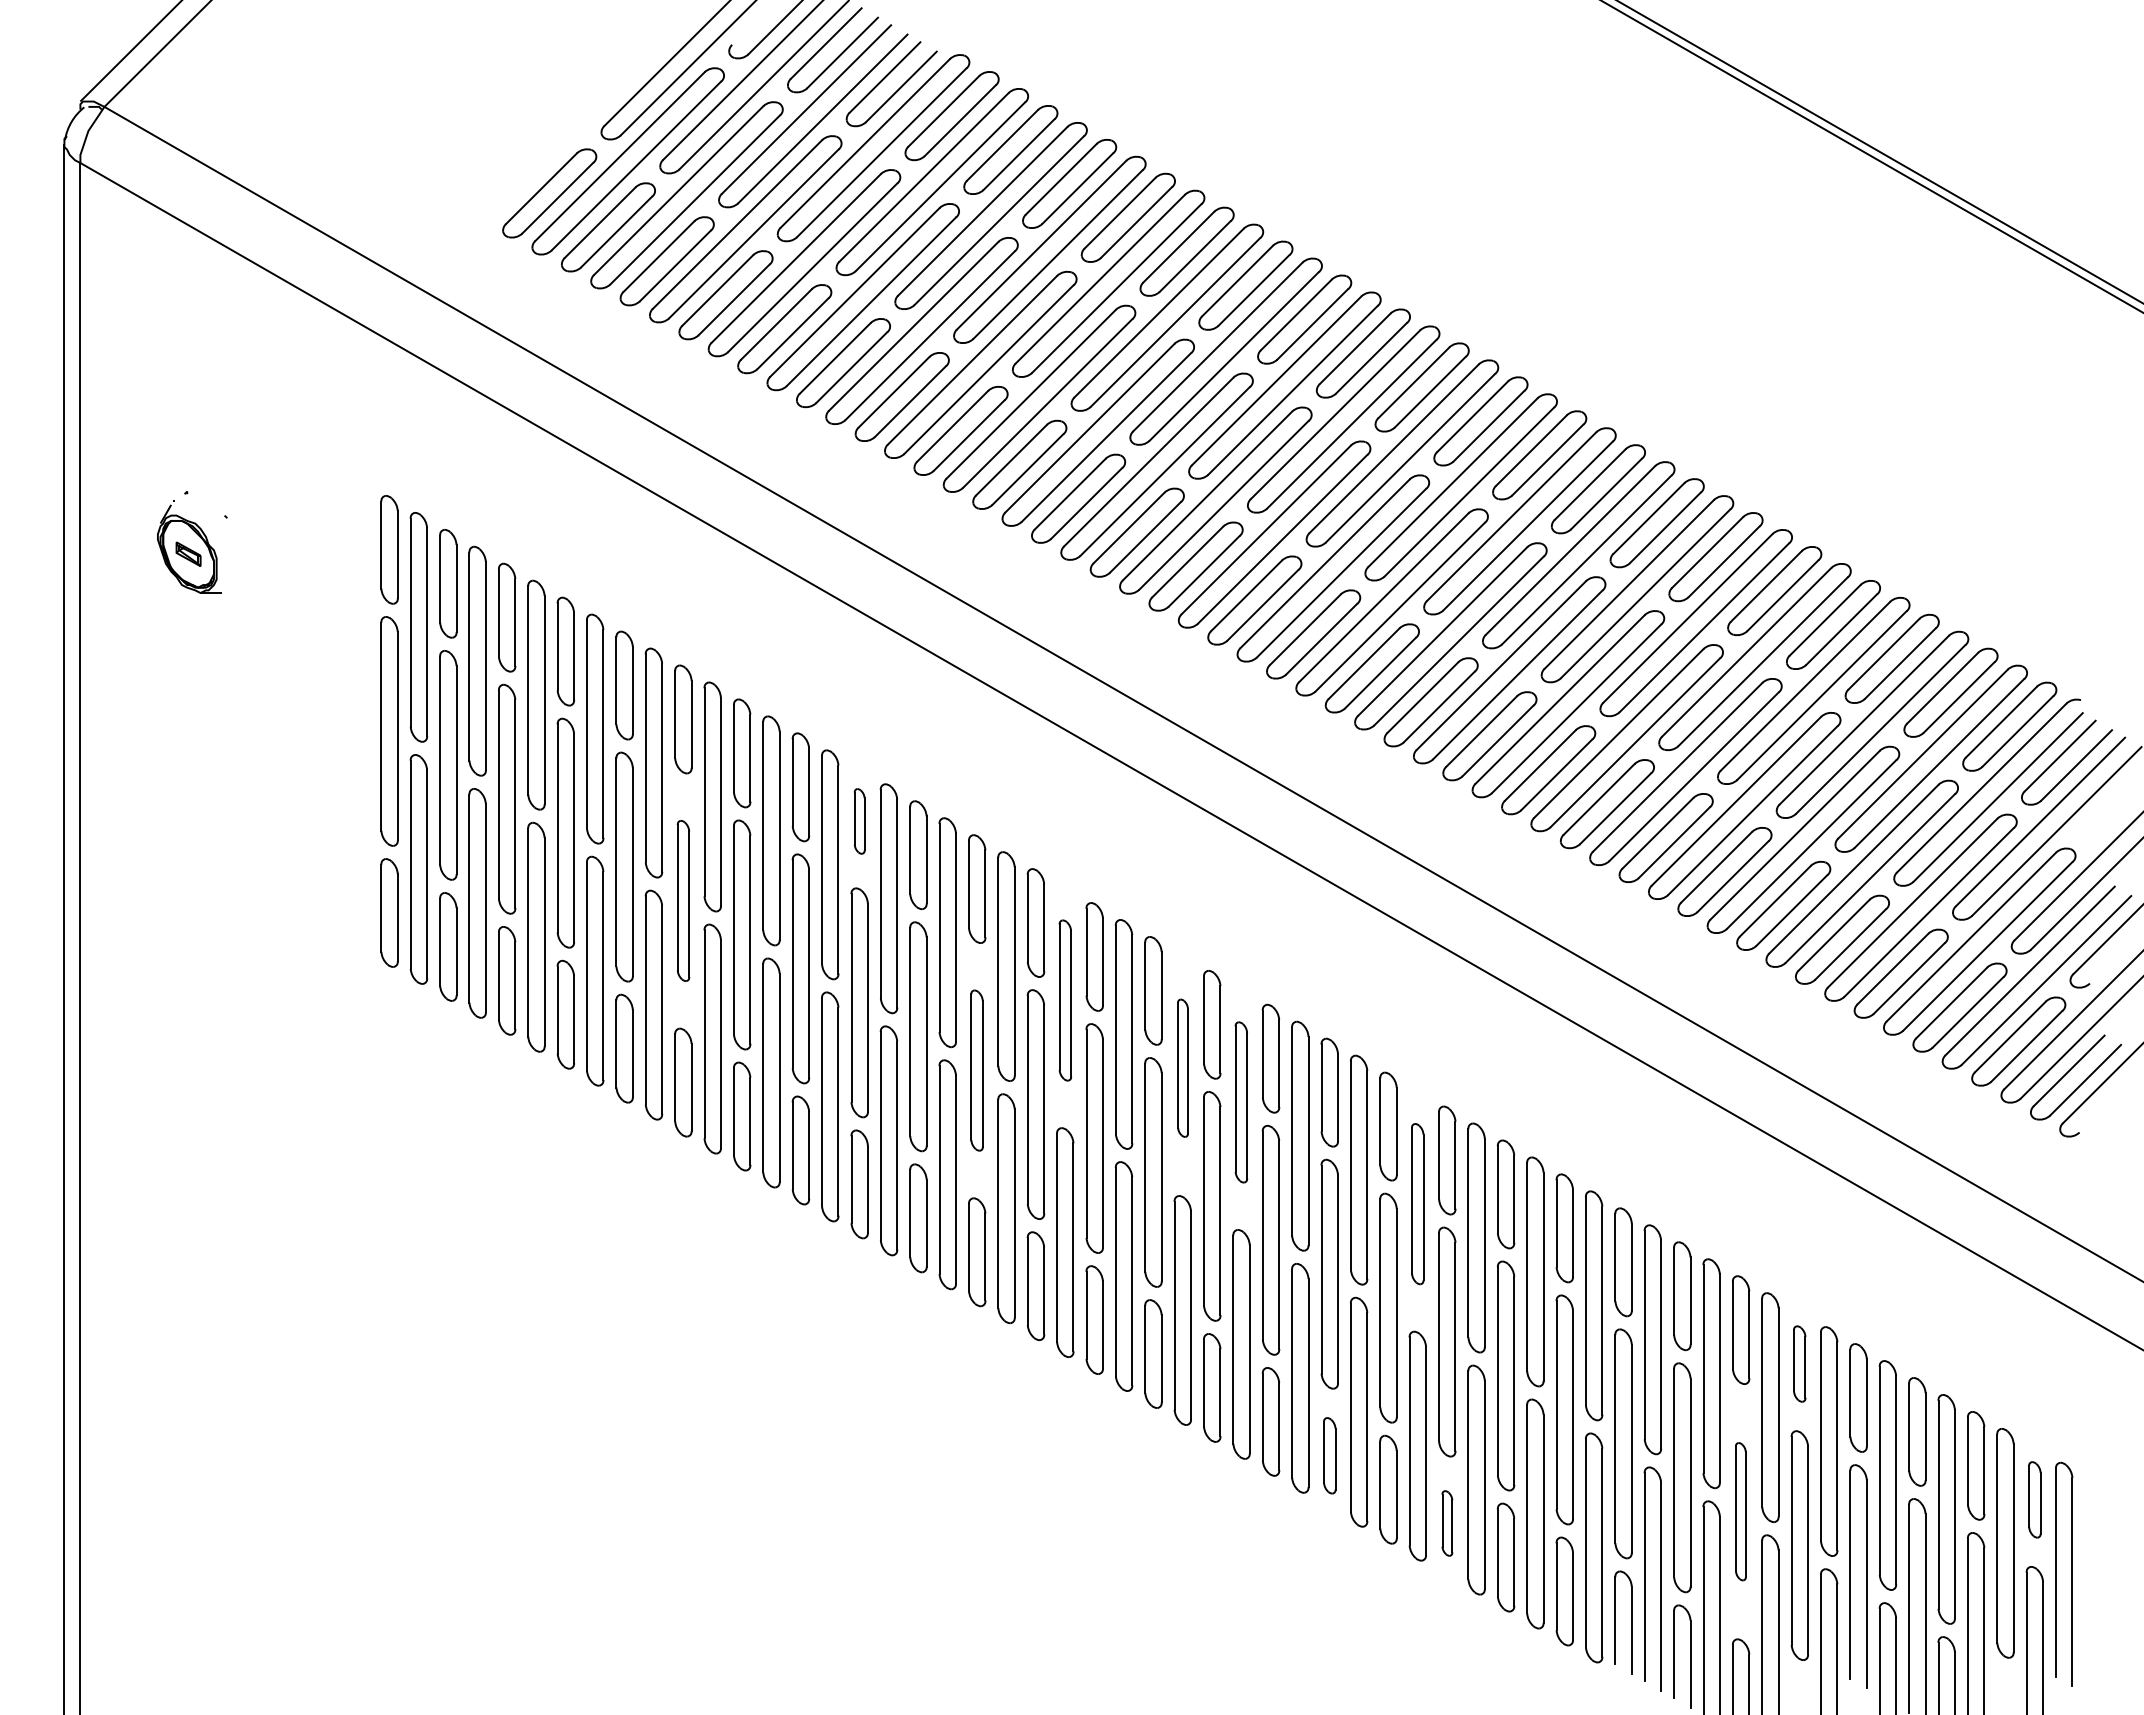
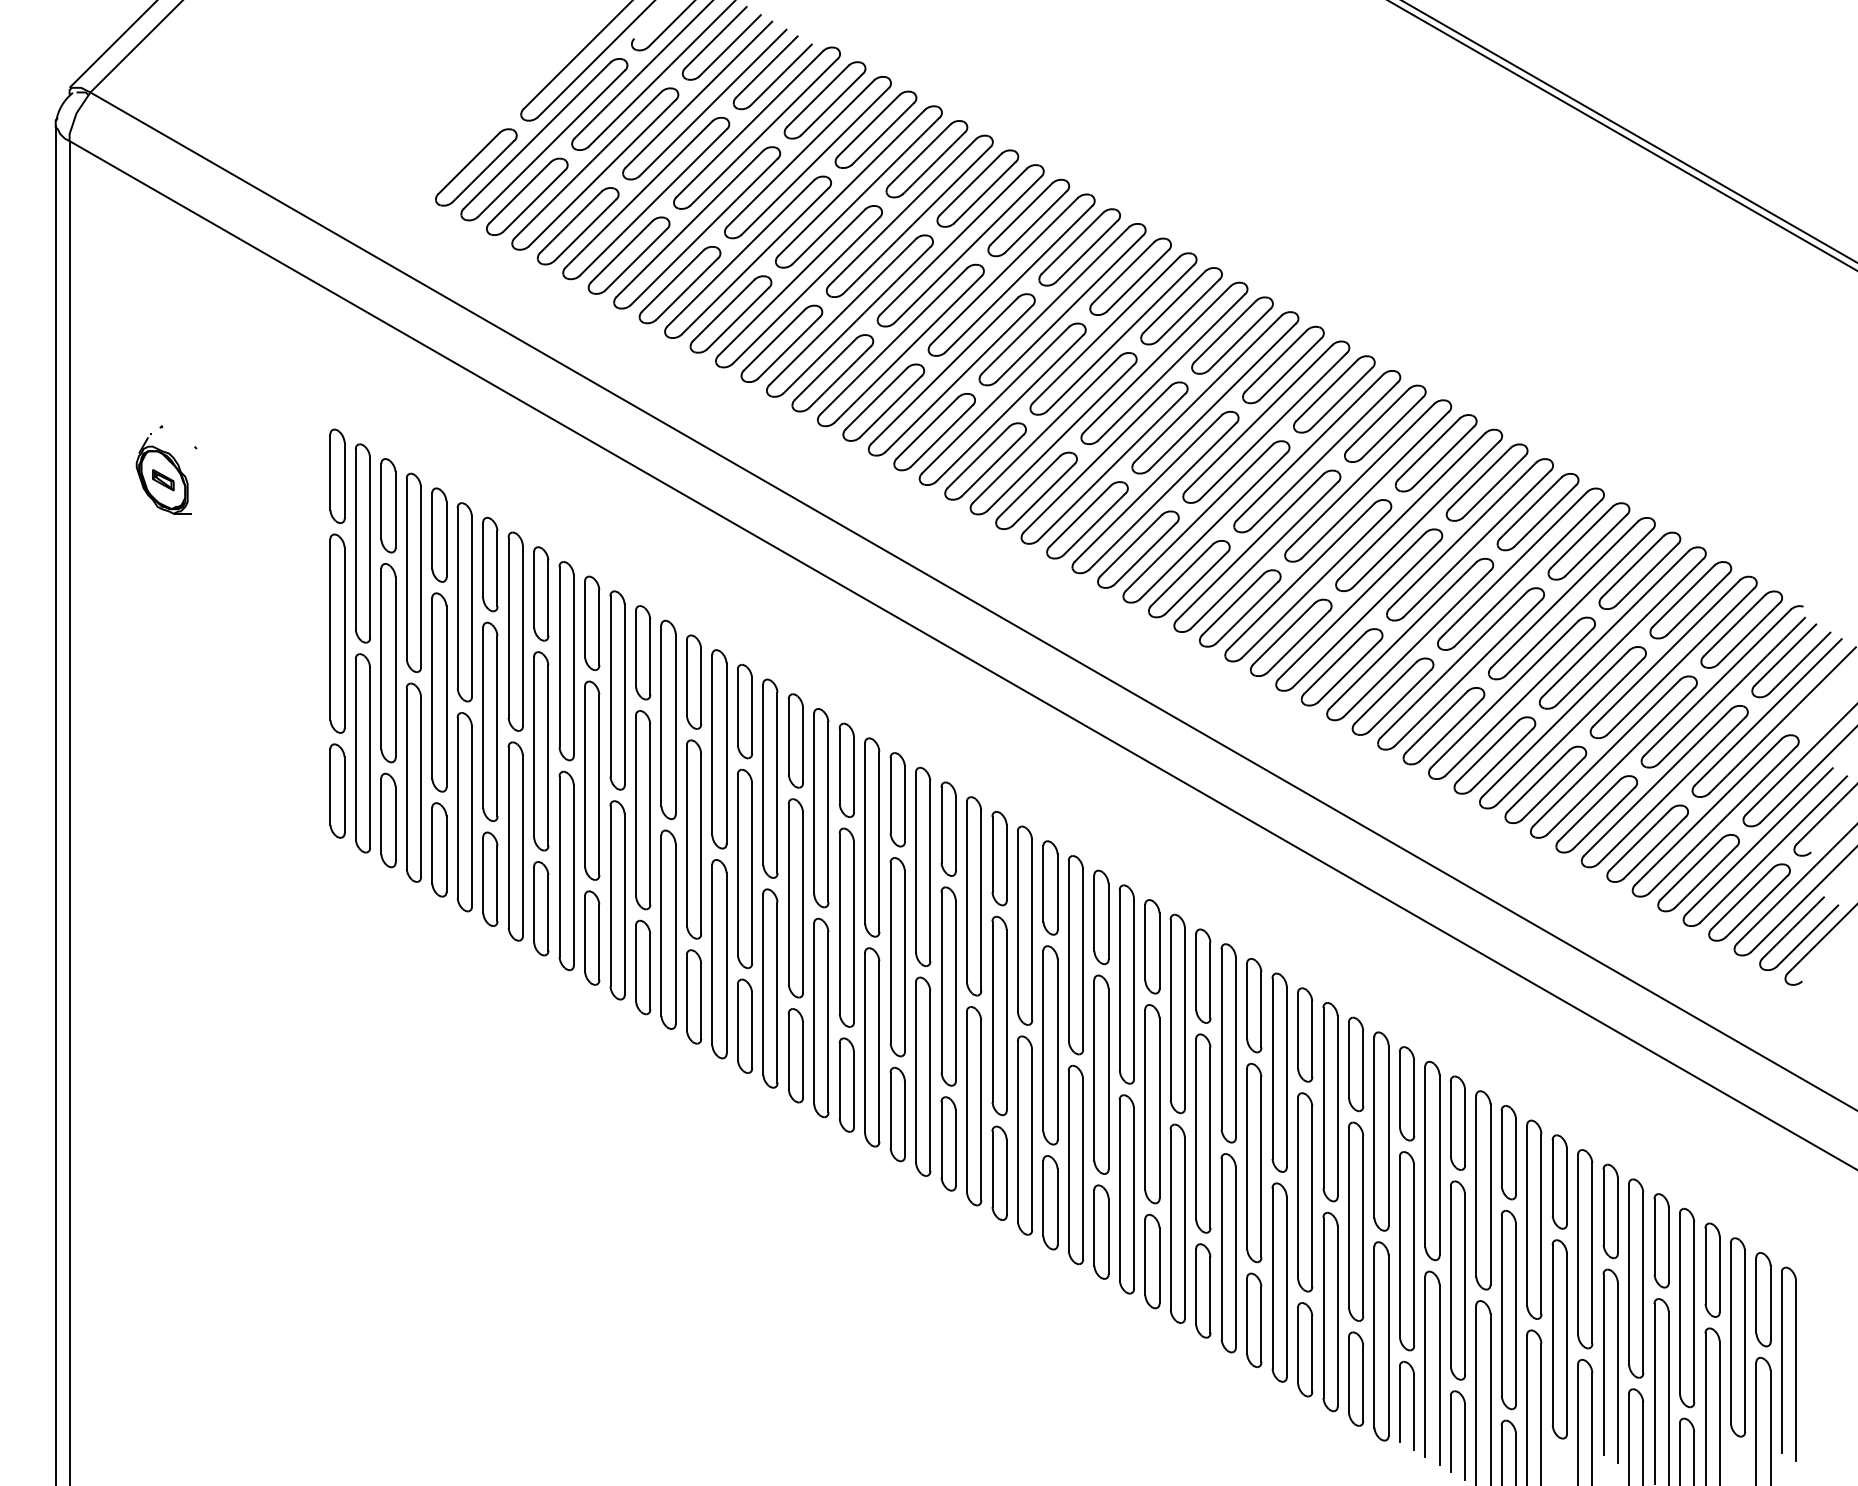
part: (859, 821) -> (744, 711), size x1.67
part: (683, 900) -> (592, 780), size x1.43
part: (1065, 999) -> (923, 866), size x1.43
part: (1183, 1068) -> (1025, 925), size x1.67
part: (976, 1070) -> (846, 927), size x1.43
part: (1241, 1102) -> (1075, 955), size x1.43
part: (1417, 1204) -> (1228, 1043), size x1.43
part: (1799, 1363) -> (1559, 1181), size x1.43
part: (1329, 1455) -> (1152, 1261), size x1.43
part: (2034, 1499) -> (1763, 1299), size x1.43
part: (1740, 1511) -> (1508, 1309), size x1.67
part: (1447, 1522) -> (1254, 1319), size x1.67

